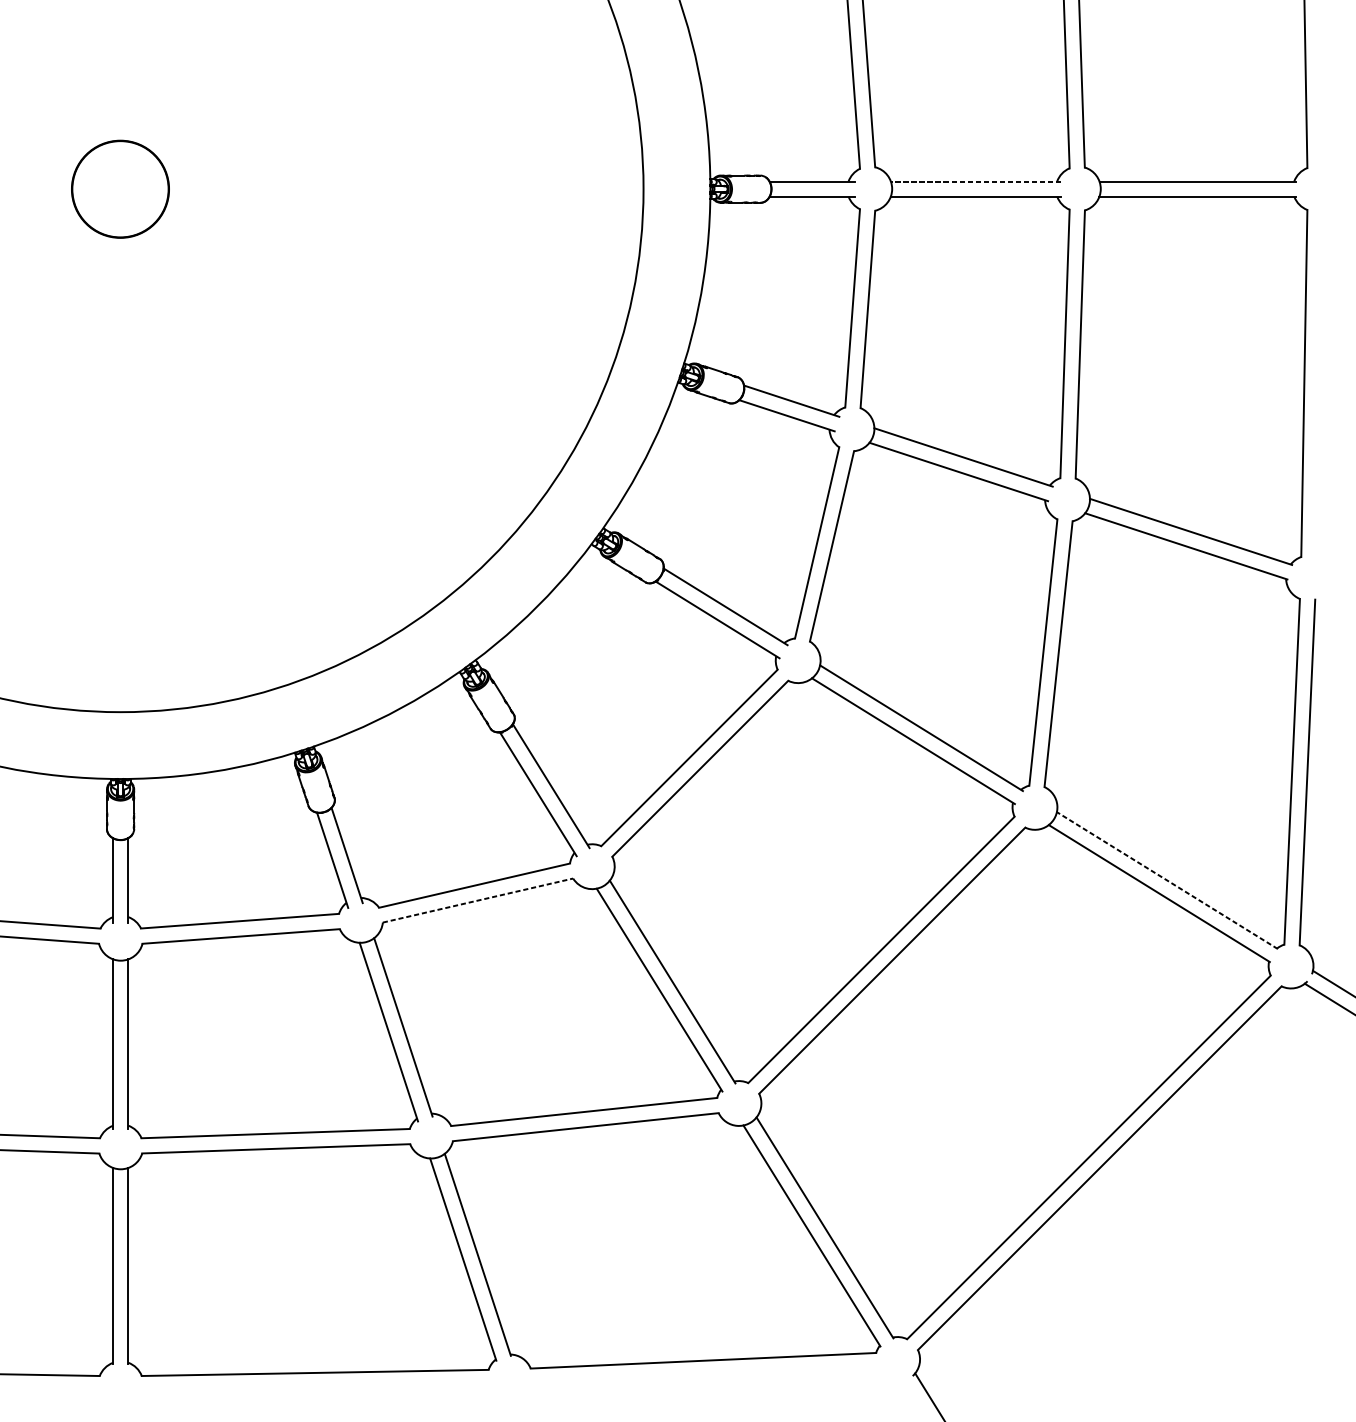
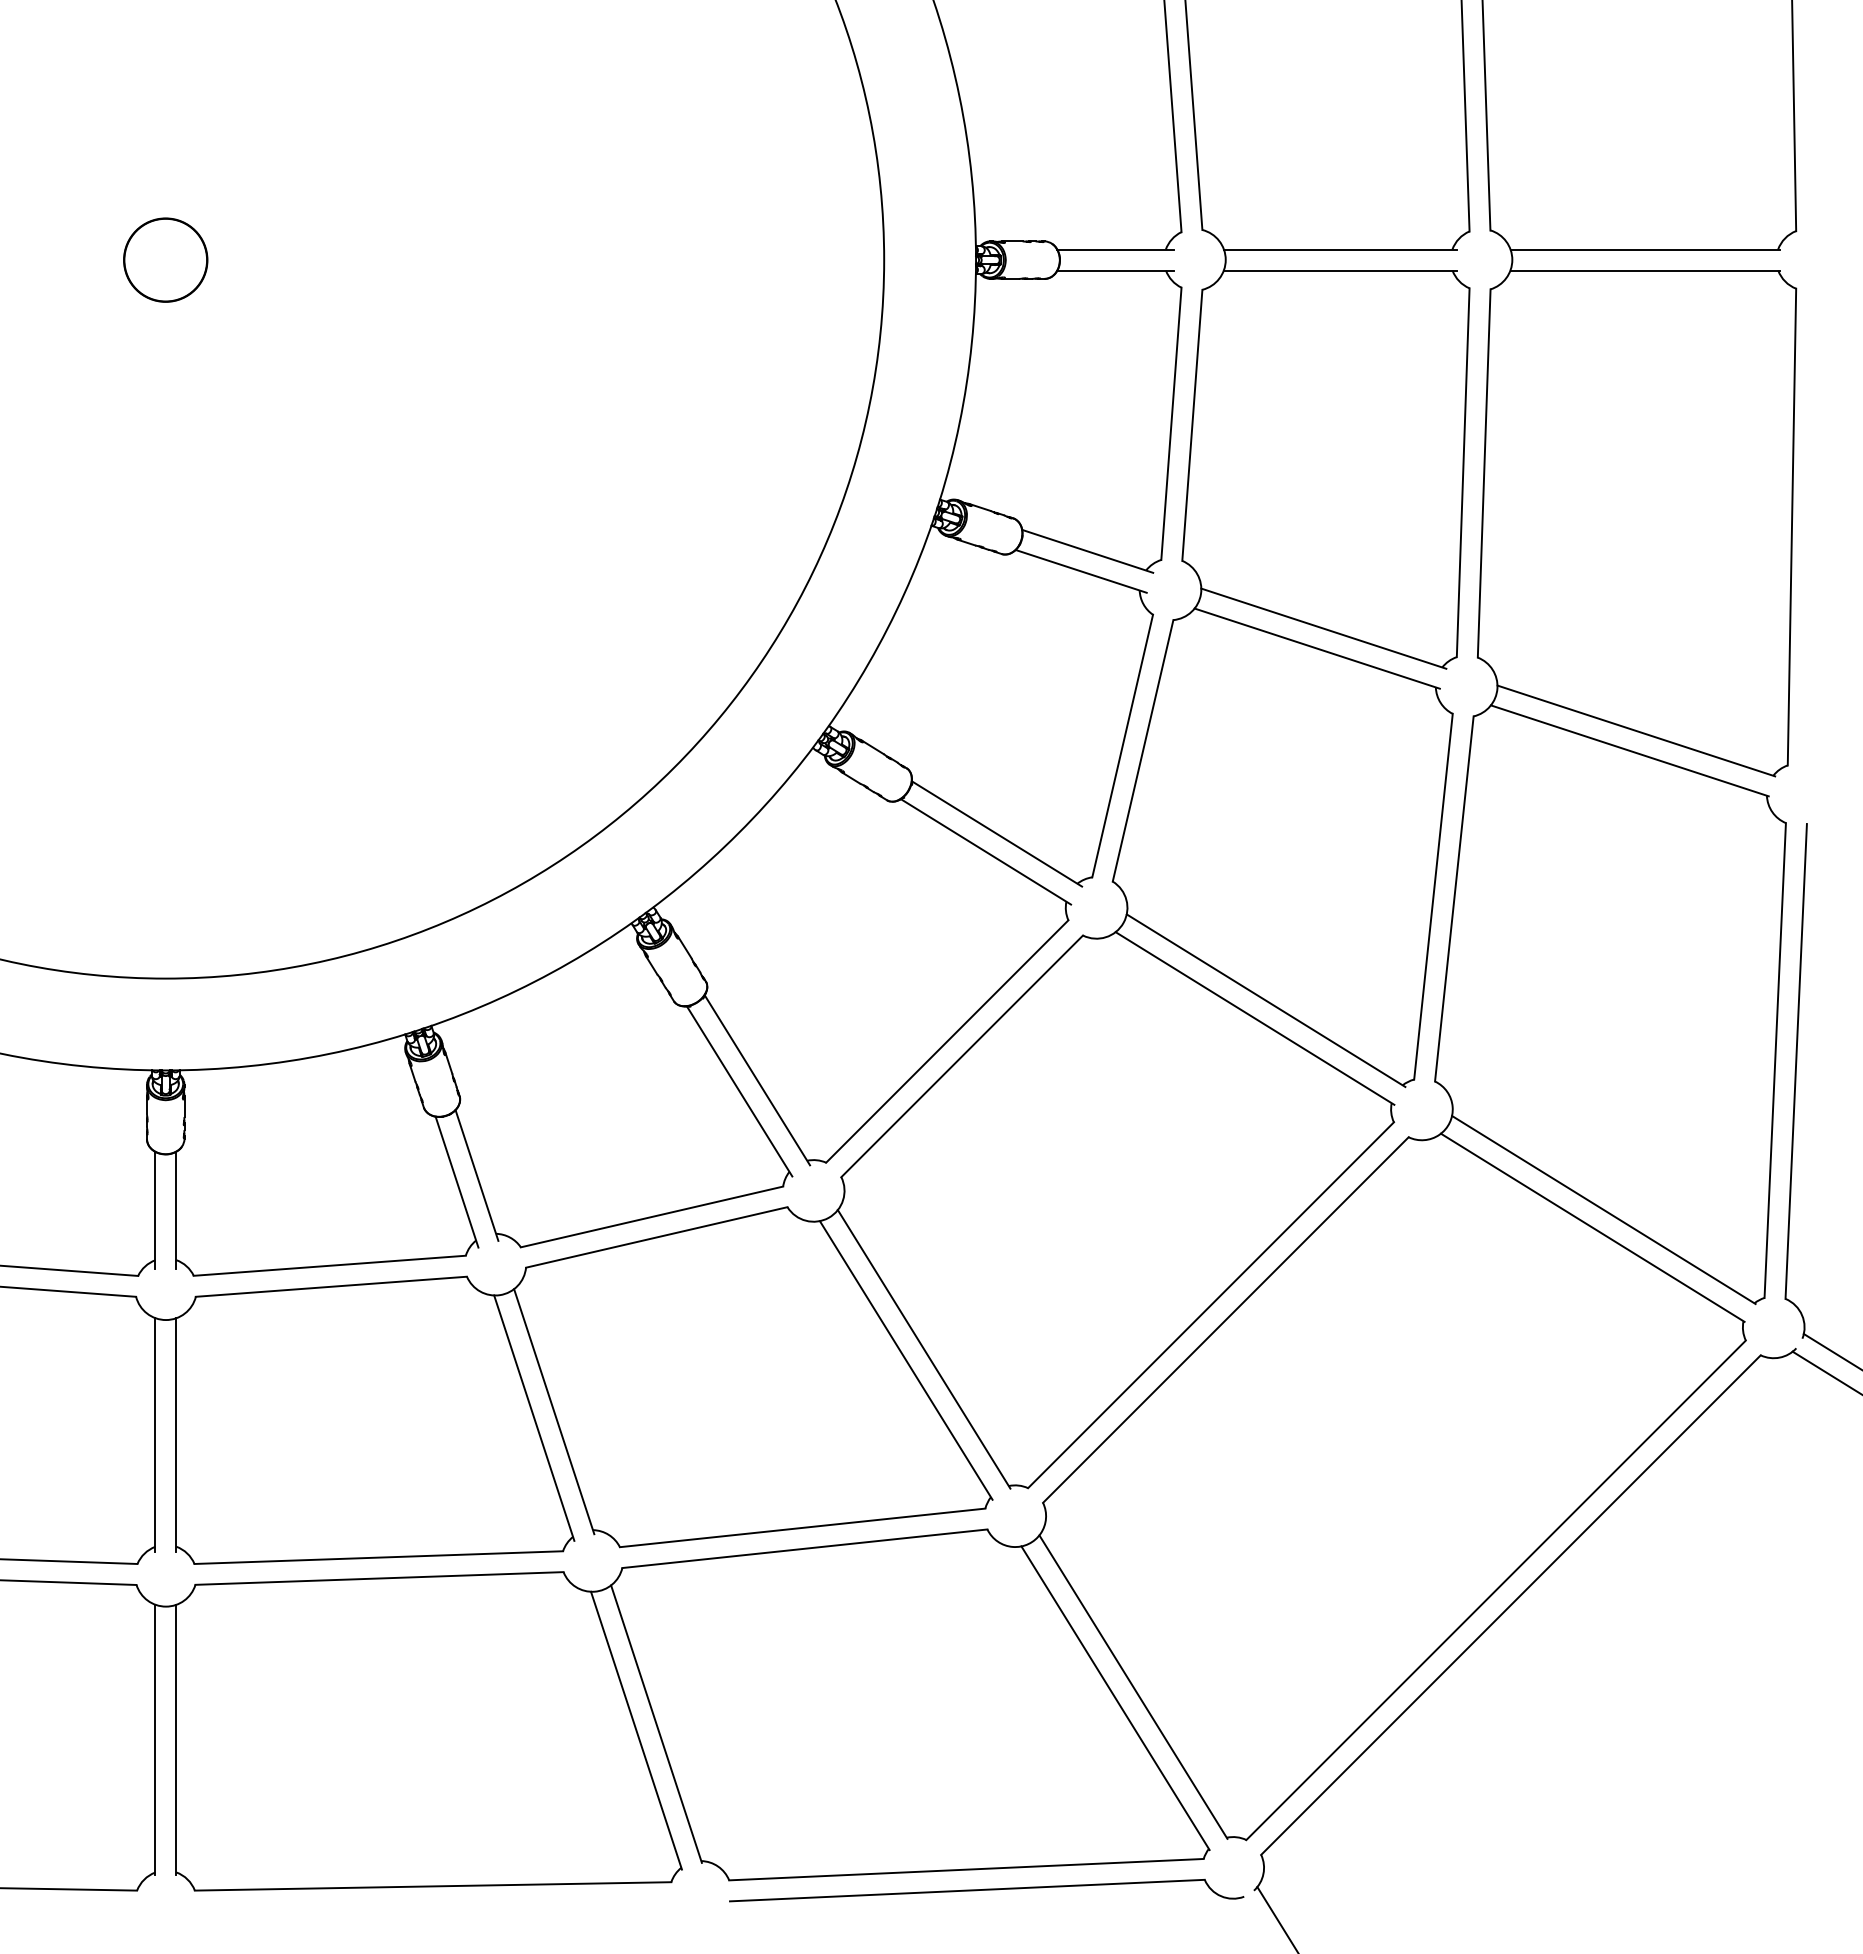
line: (975, 181) -> (1340, 249), dashed -> solid
circle: (120, 188) -> (165, 259), size x0.62
line: (1167, 880) -> (1603, 1210), dashed -> solid
line: (478, 900) -> (657, 1237), dashed -> solid
part: (718, 1375) -> (986, 1890), added

